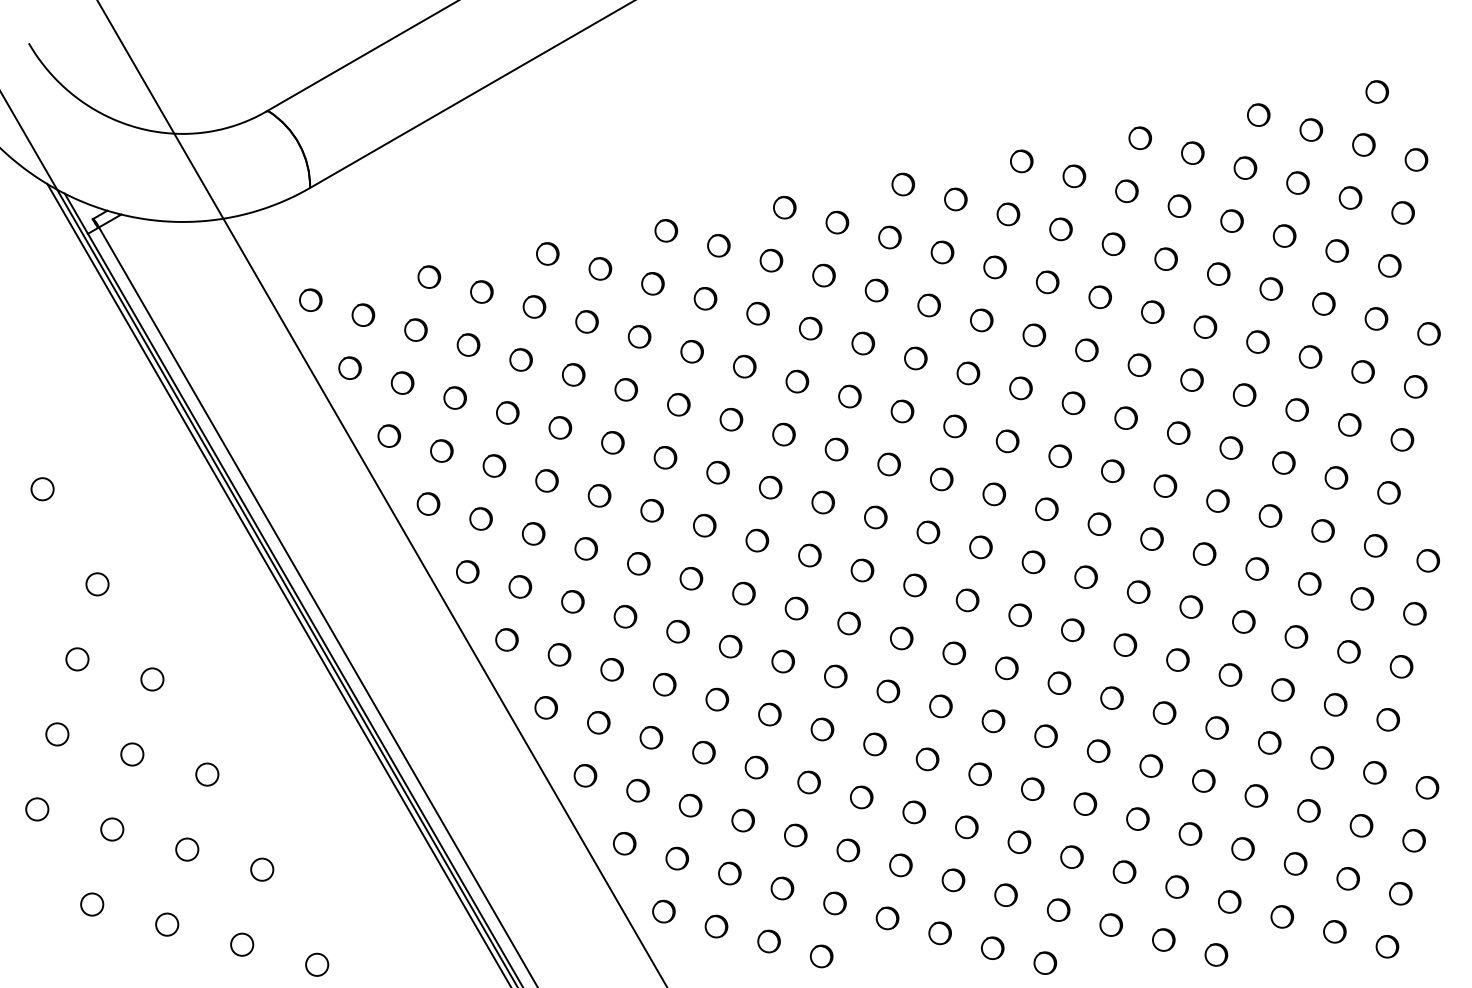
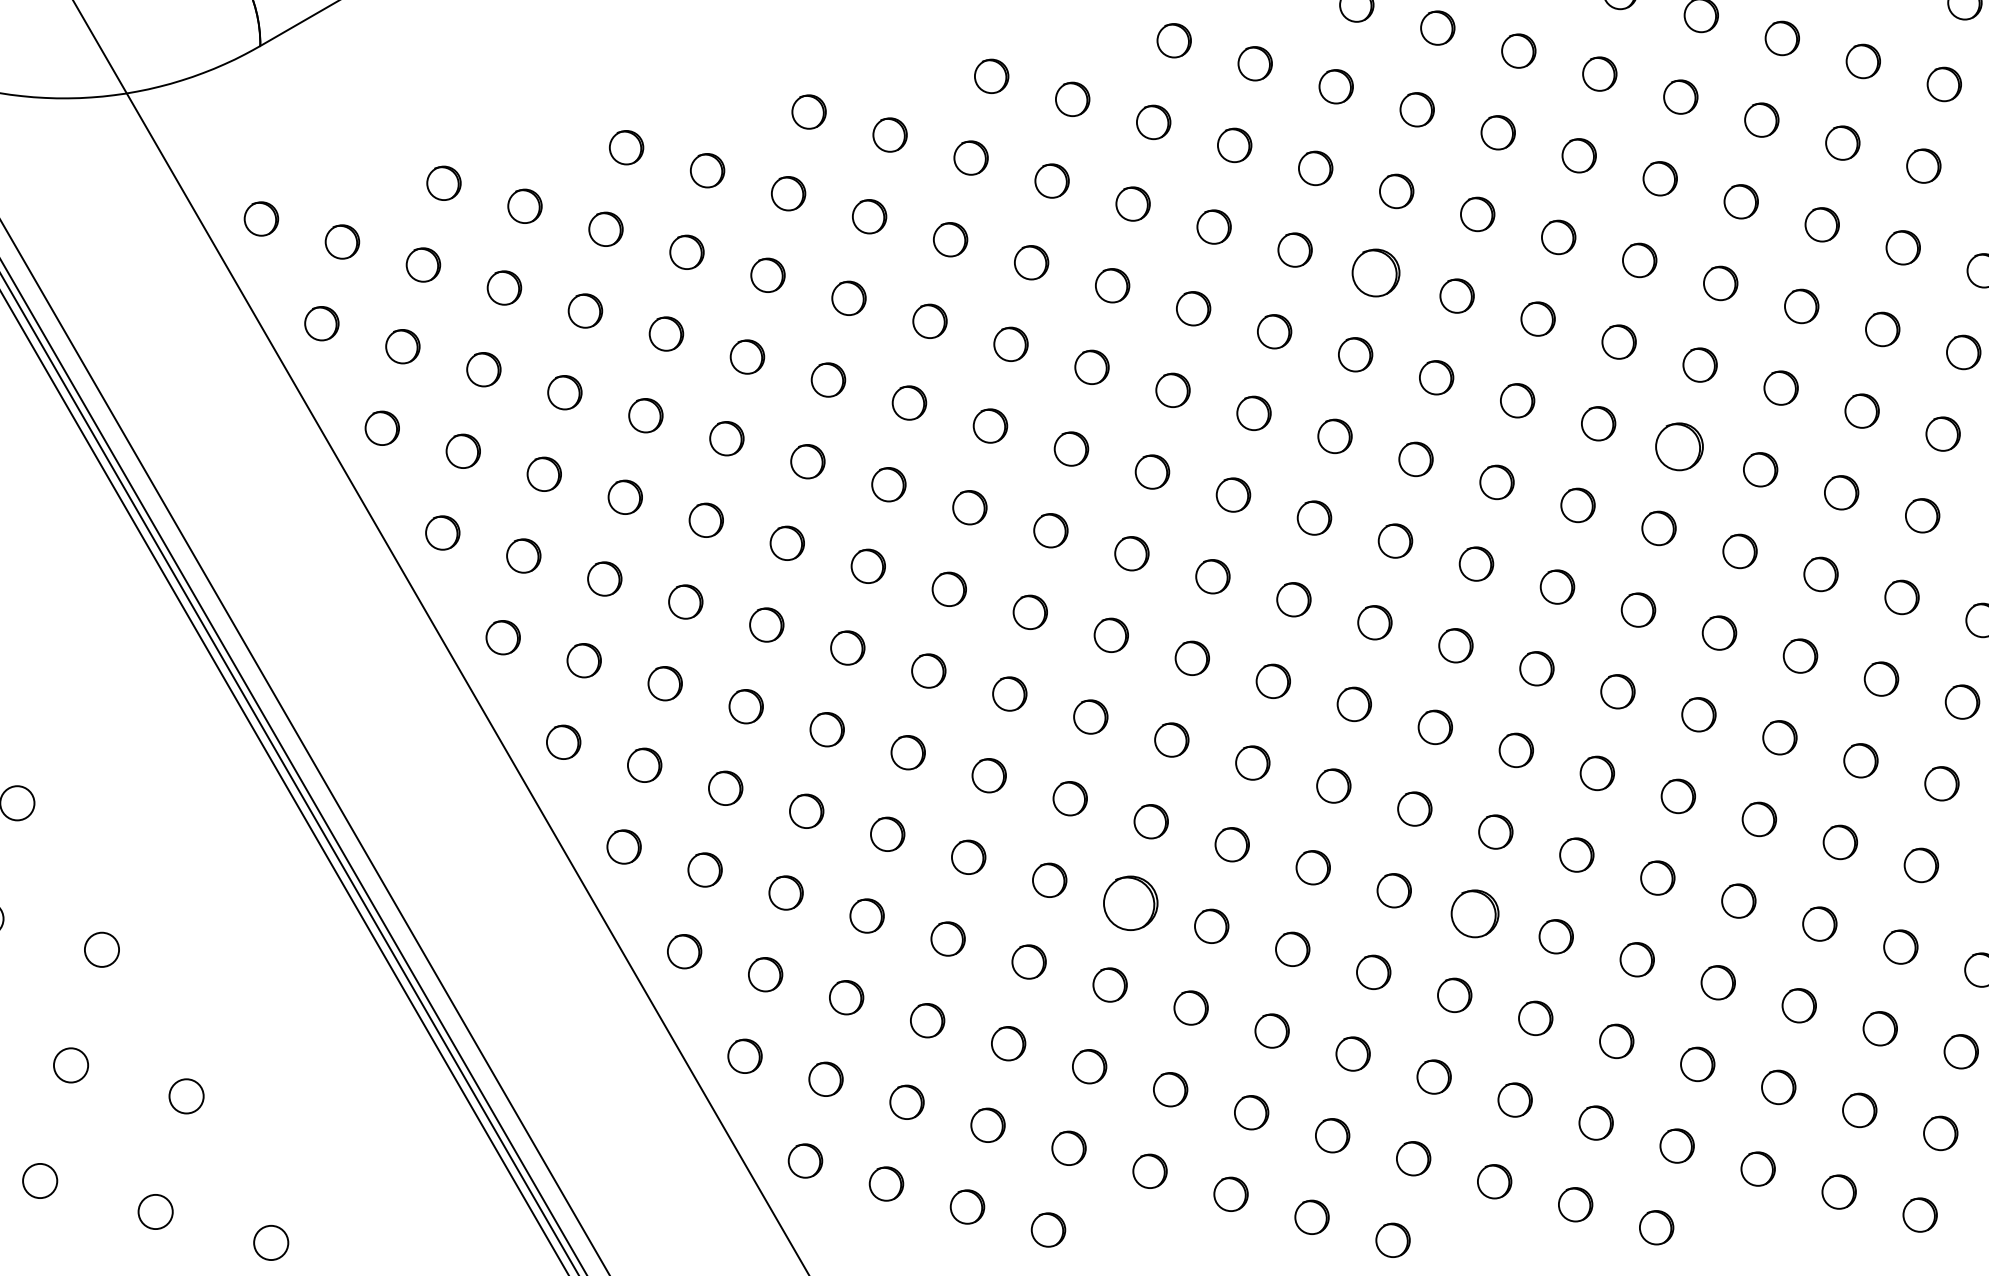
part: (1034, 335) -> (1376, 273), size x1.4
part: (1231, 447) -> (1679, 445), size x1.4
part: (874, 744) -> (1129, 903), size x1.6
circle: (1098, 750) -> (1474, 912), size x1.4

